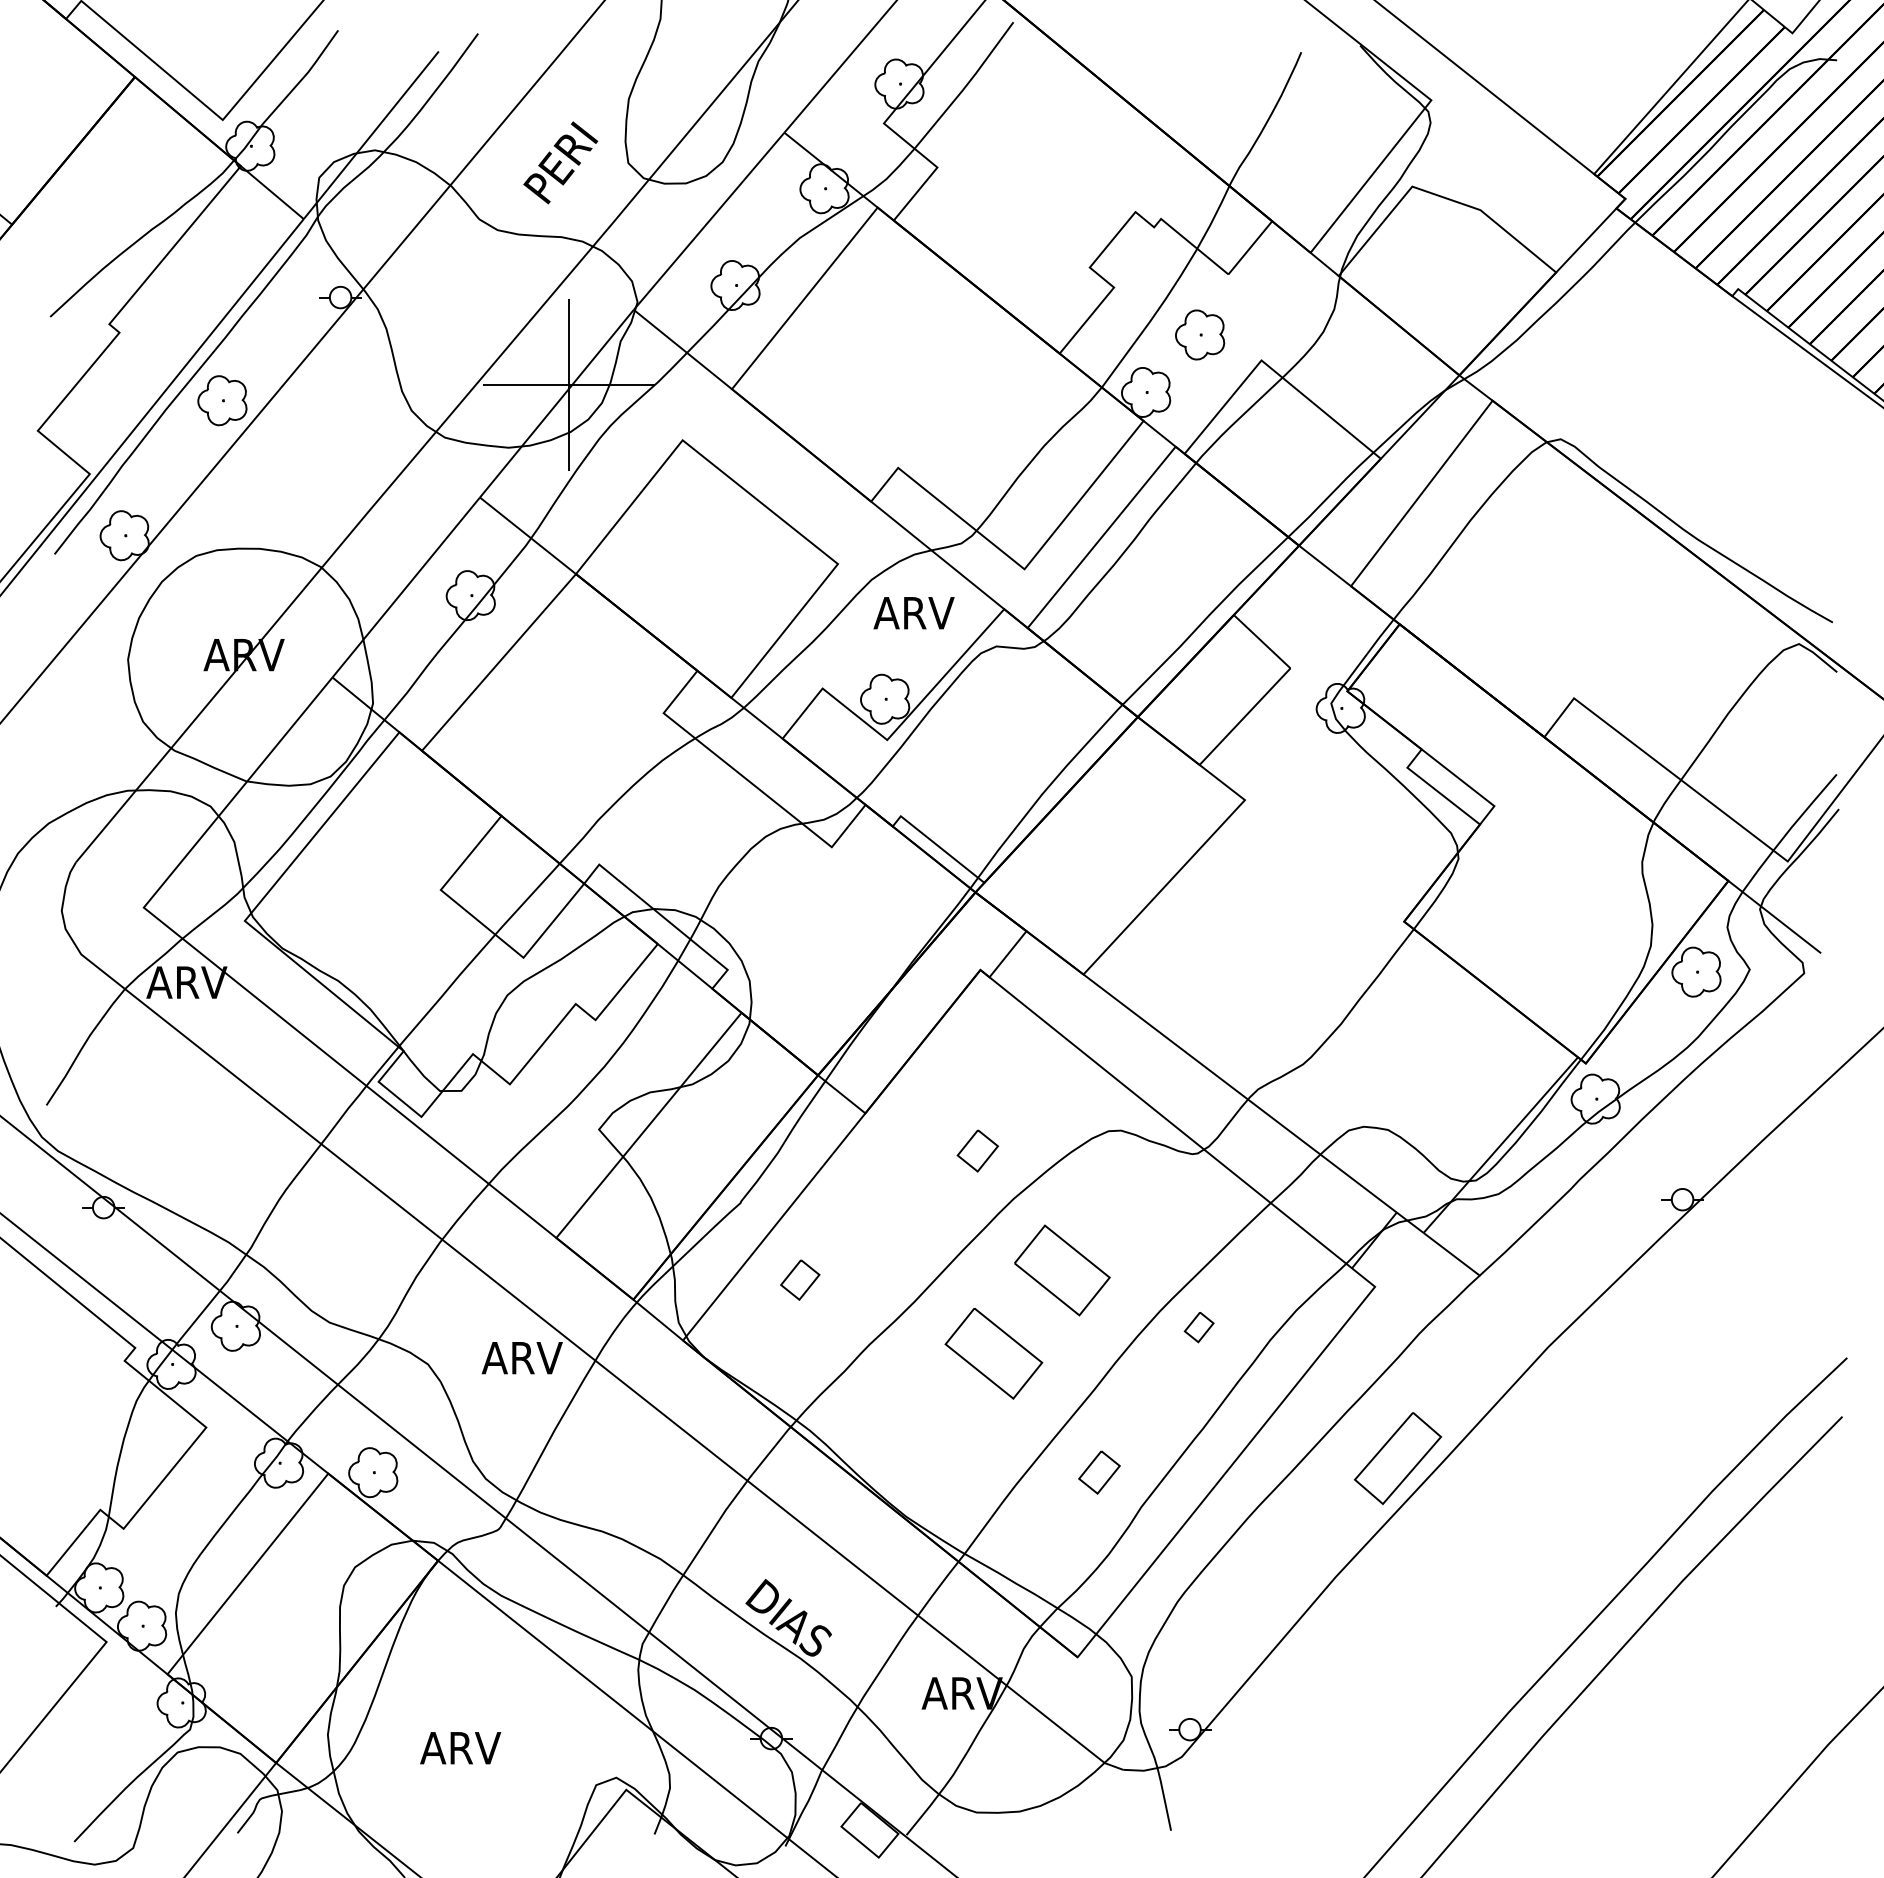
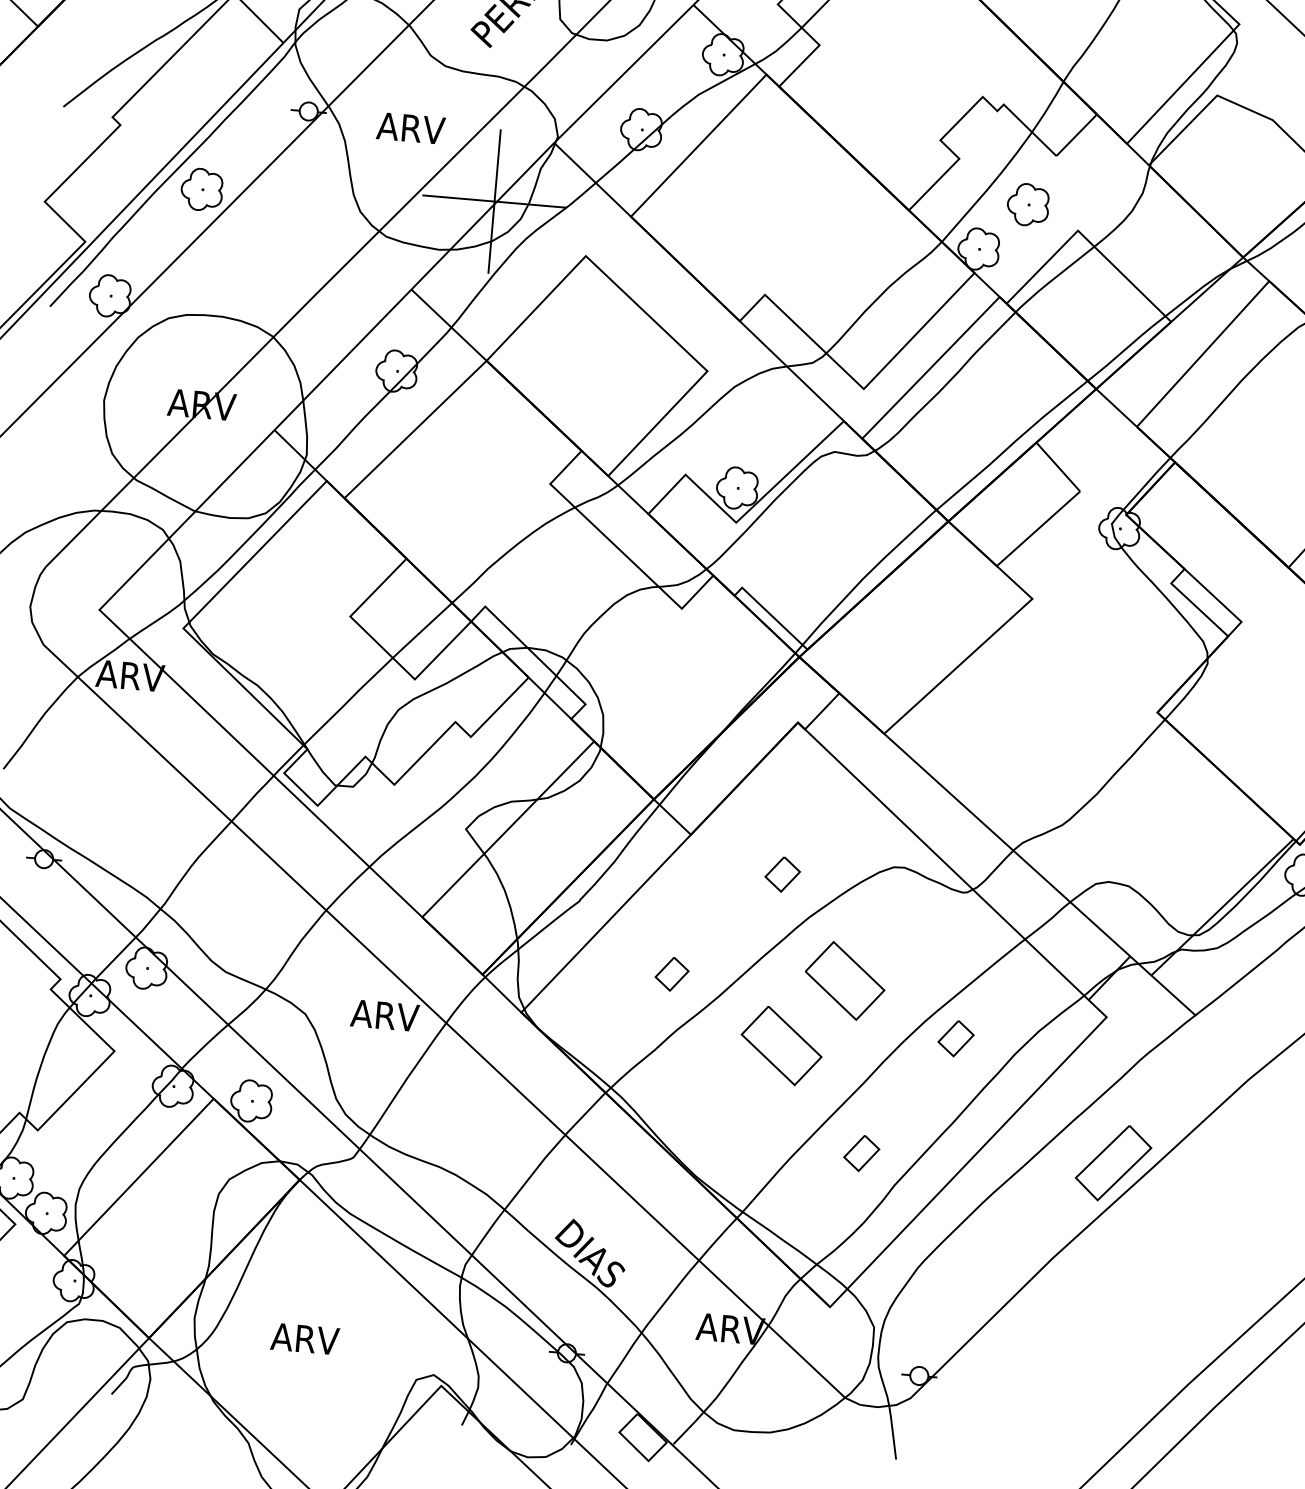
text: (913, 613) -> (410, 128), moved
part: (800, 1279) -> (672, 973), moved
part: (1198, 1327) -> (955, 1038), size x1.43

